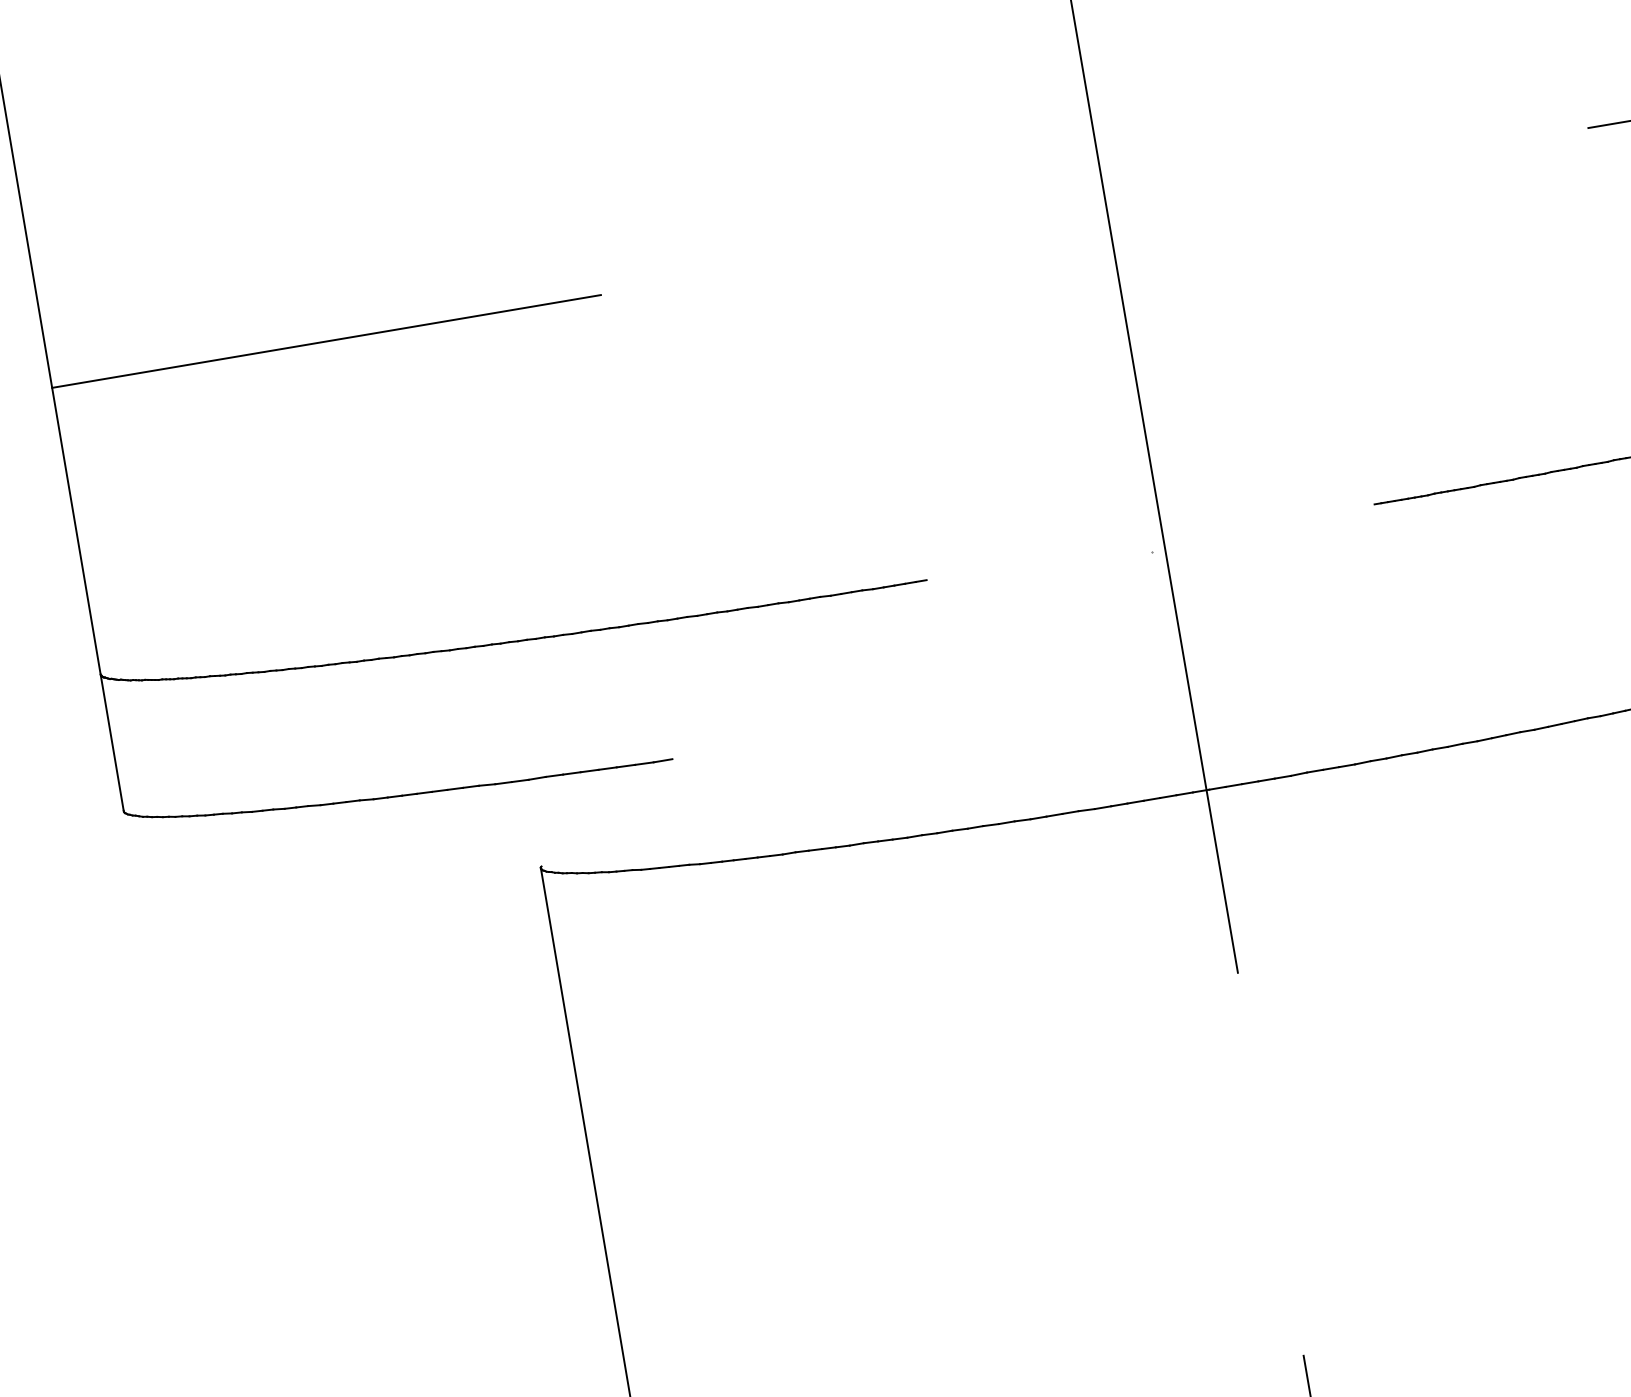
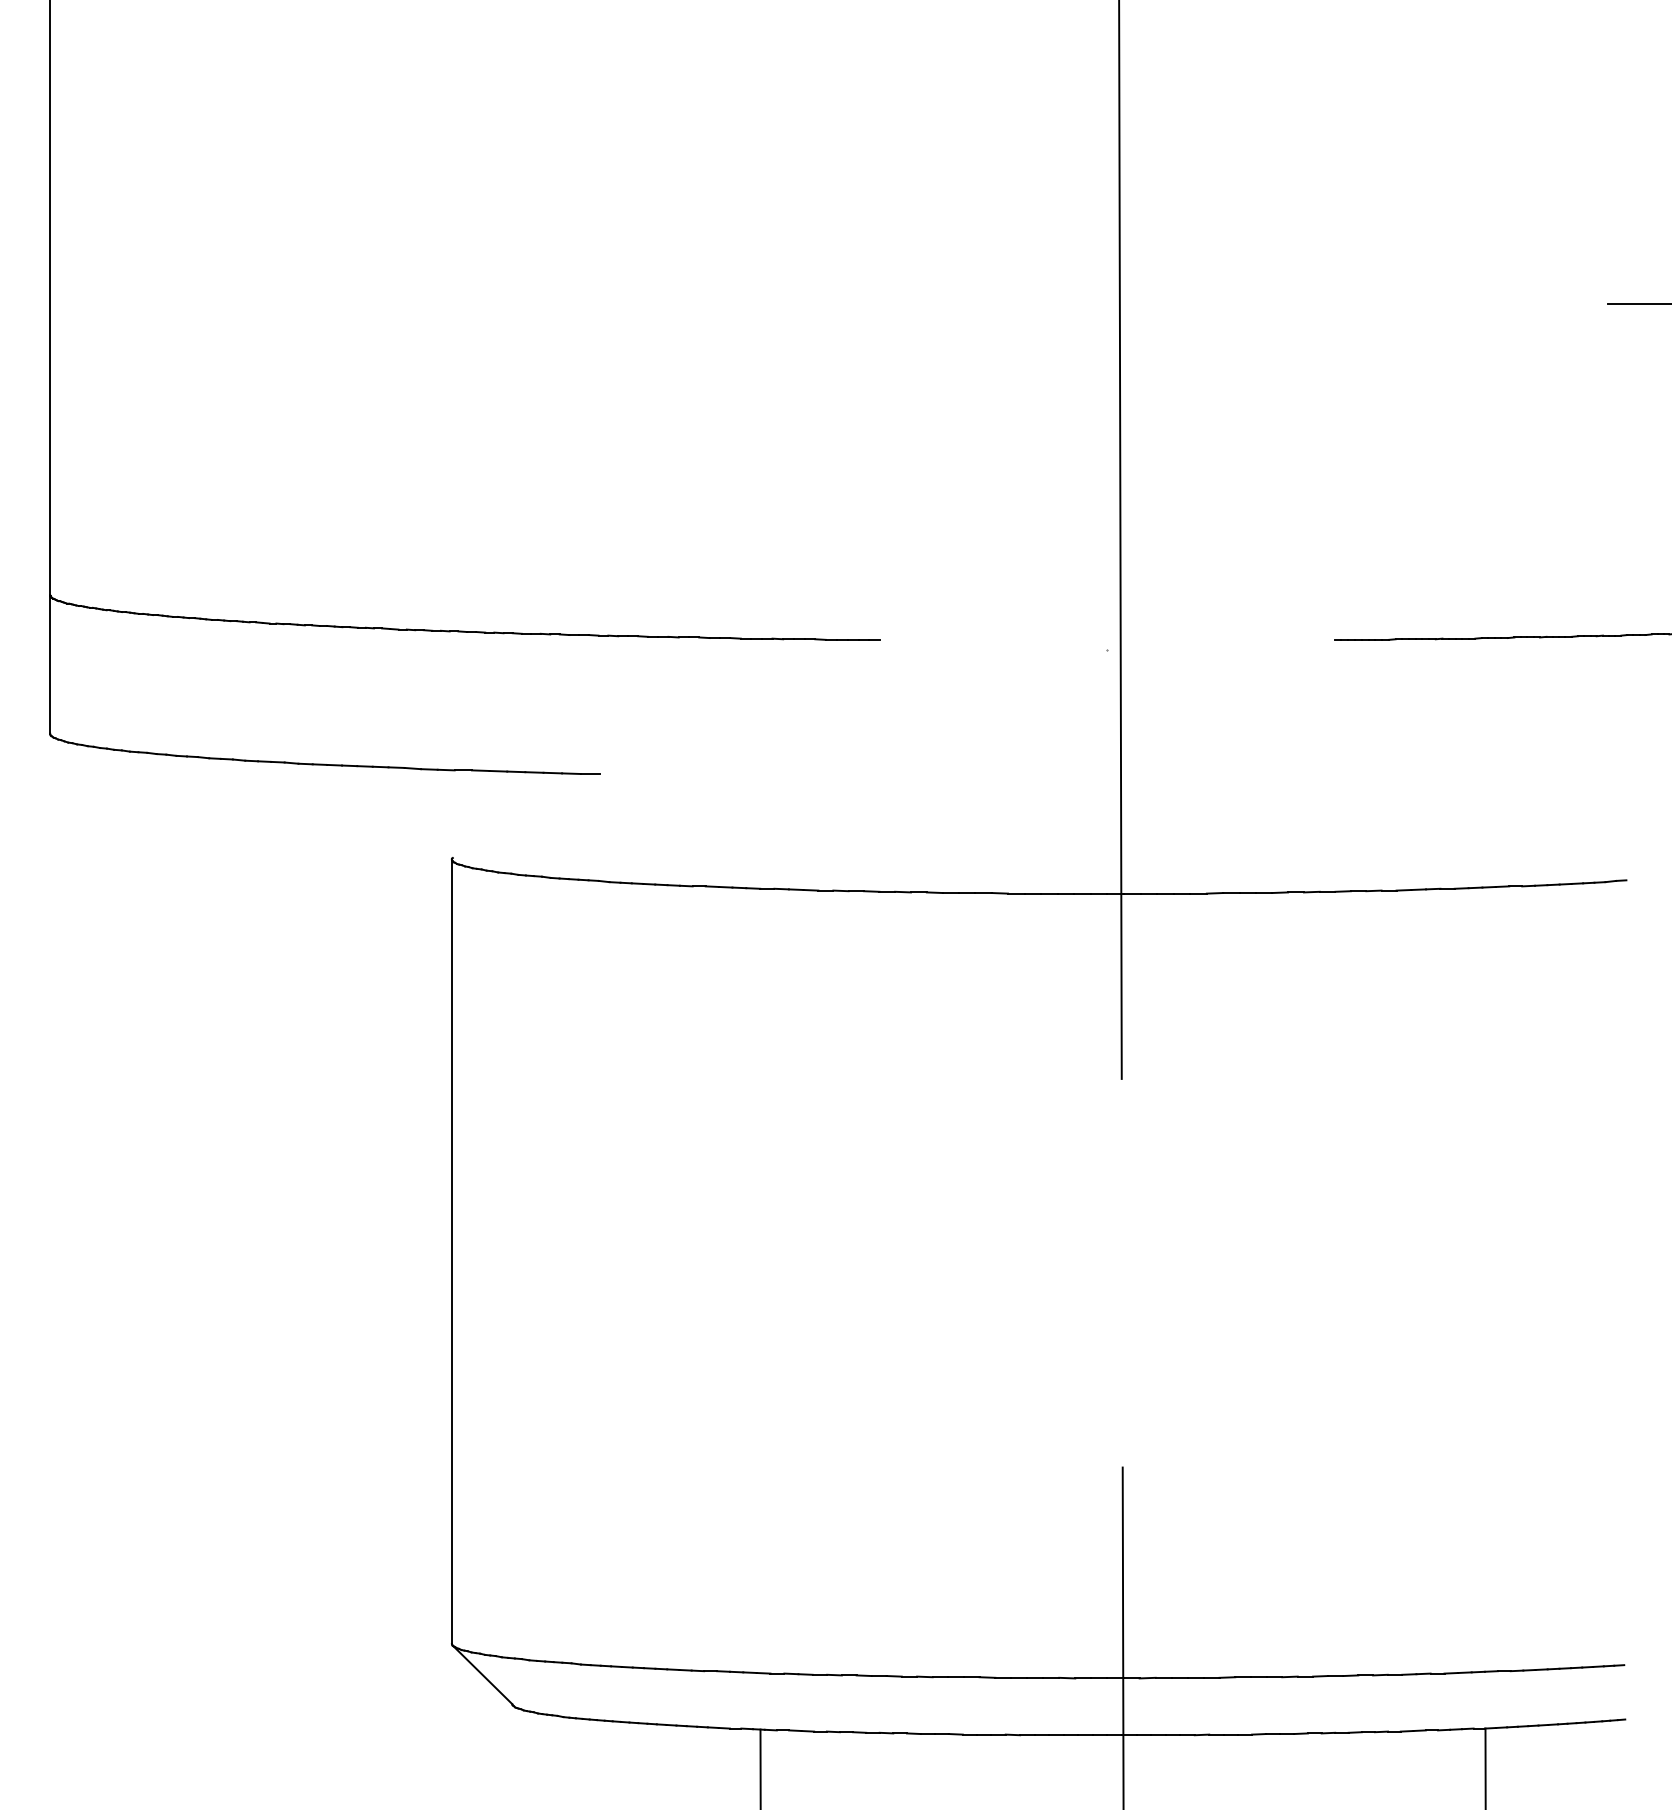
line: (326, 341) -> (328, 304), removed

